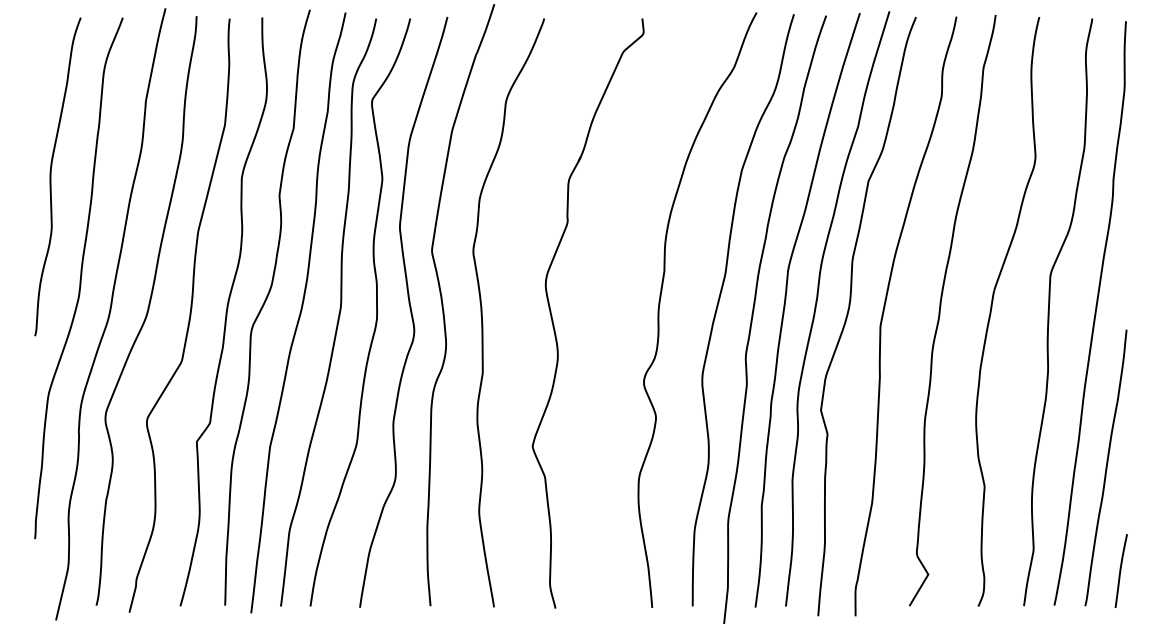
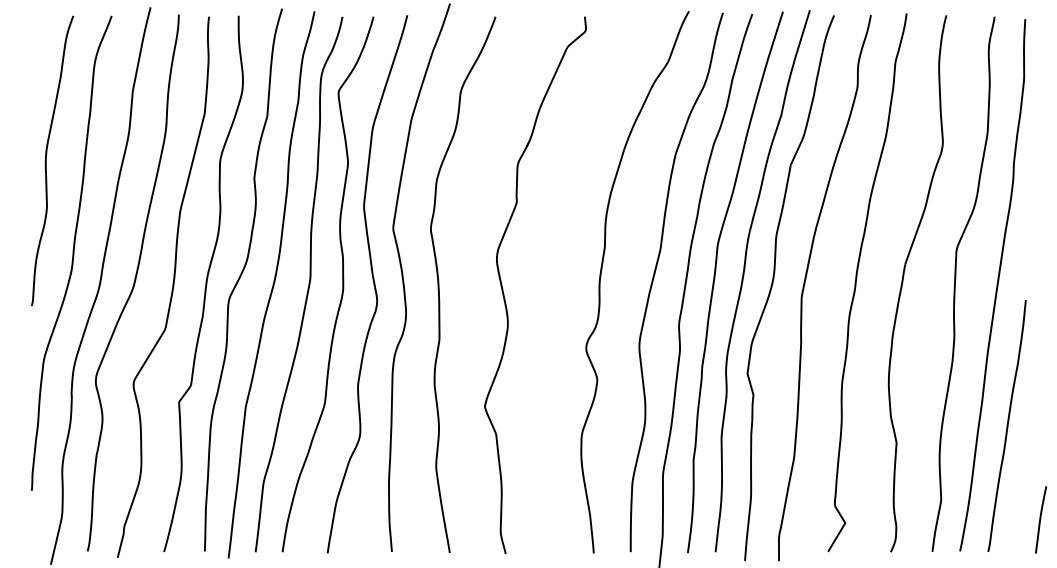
curve: (1121, 570) -> (1041, 519), moved

